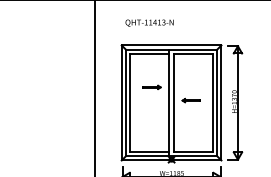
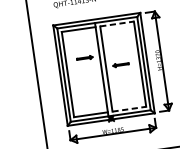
line: (194, 54) -> (117, 24), solid -> dashed
line: (194, 151) -> (130, 108), solid -> dashed

